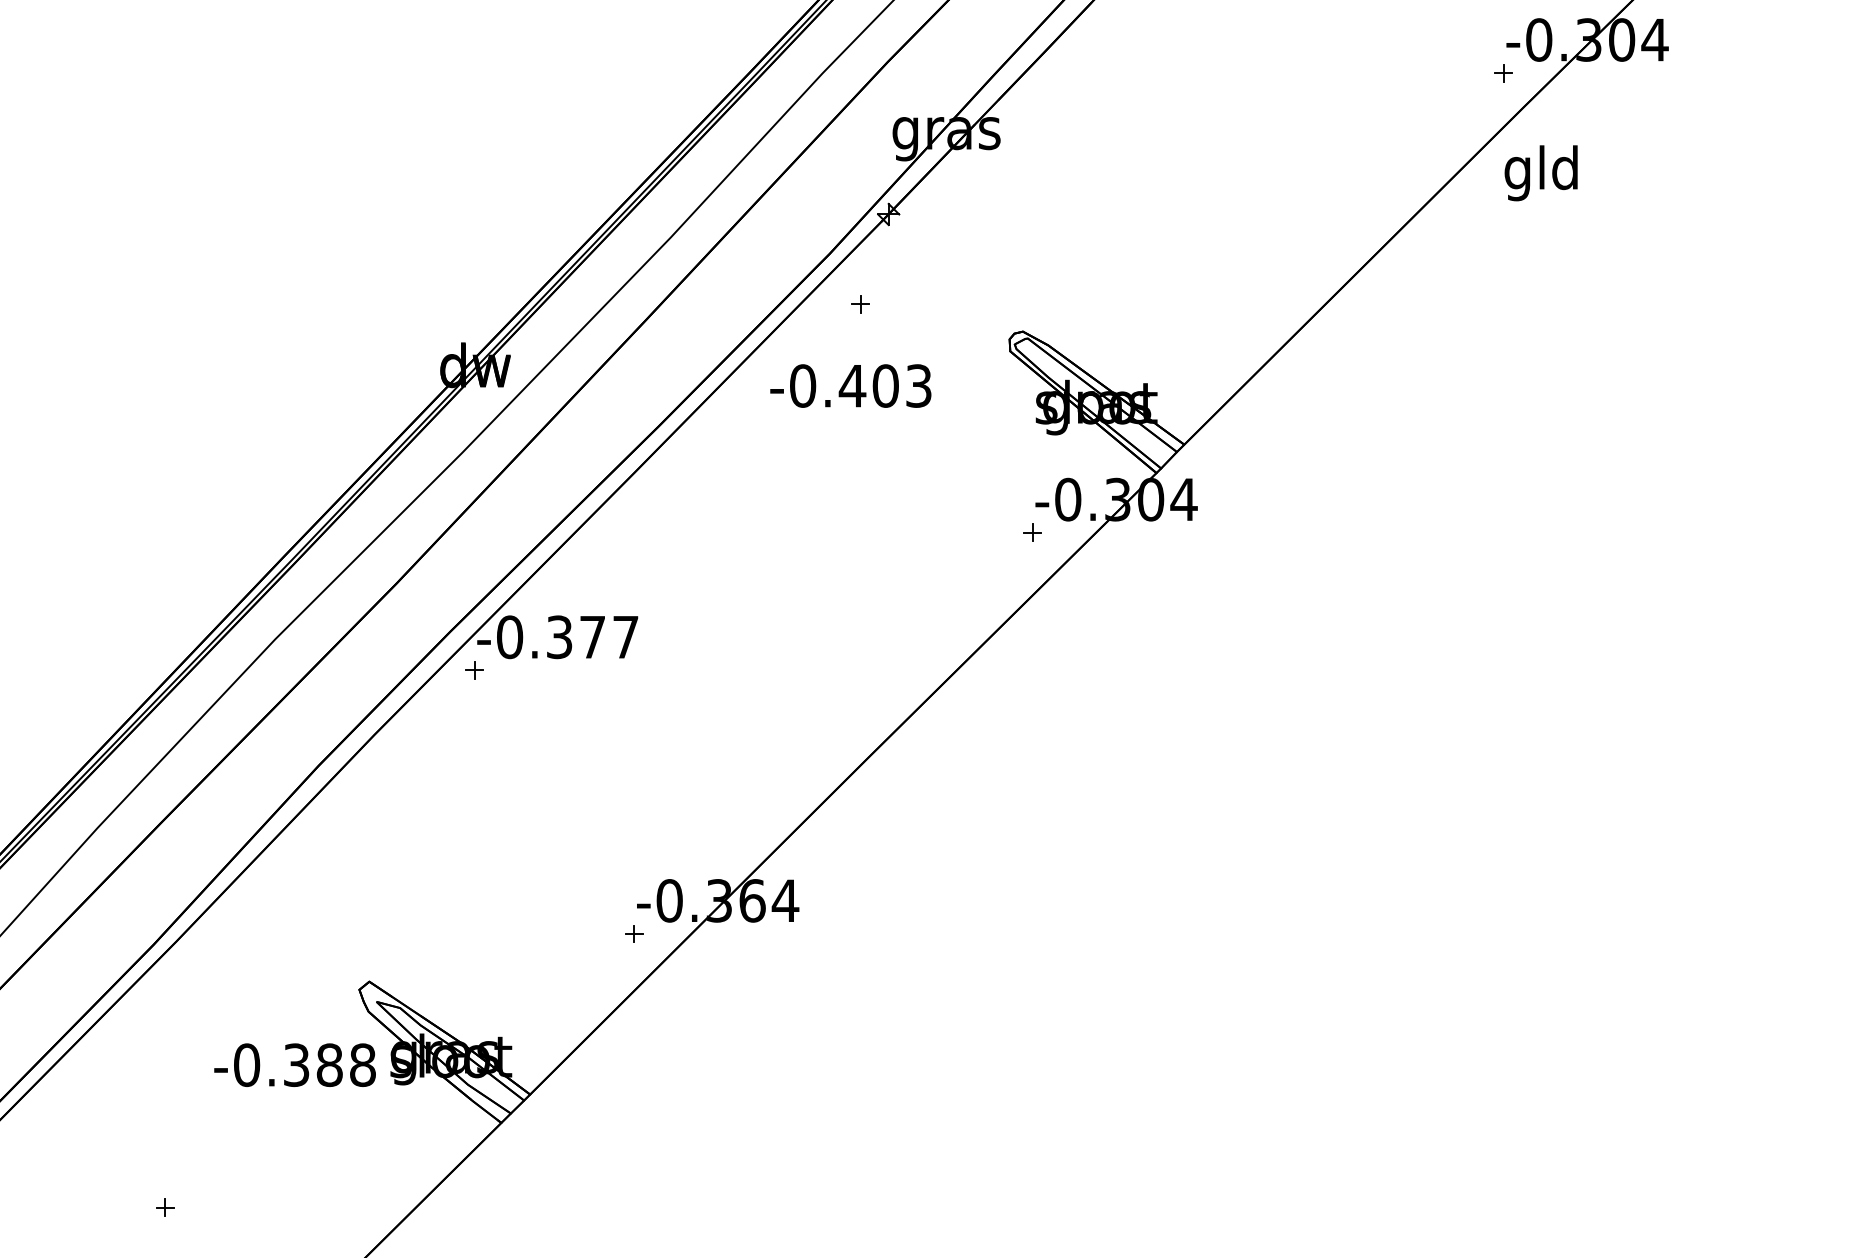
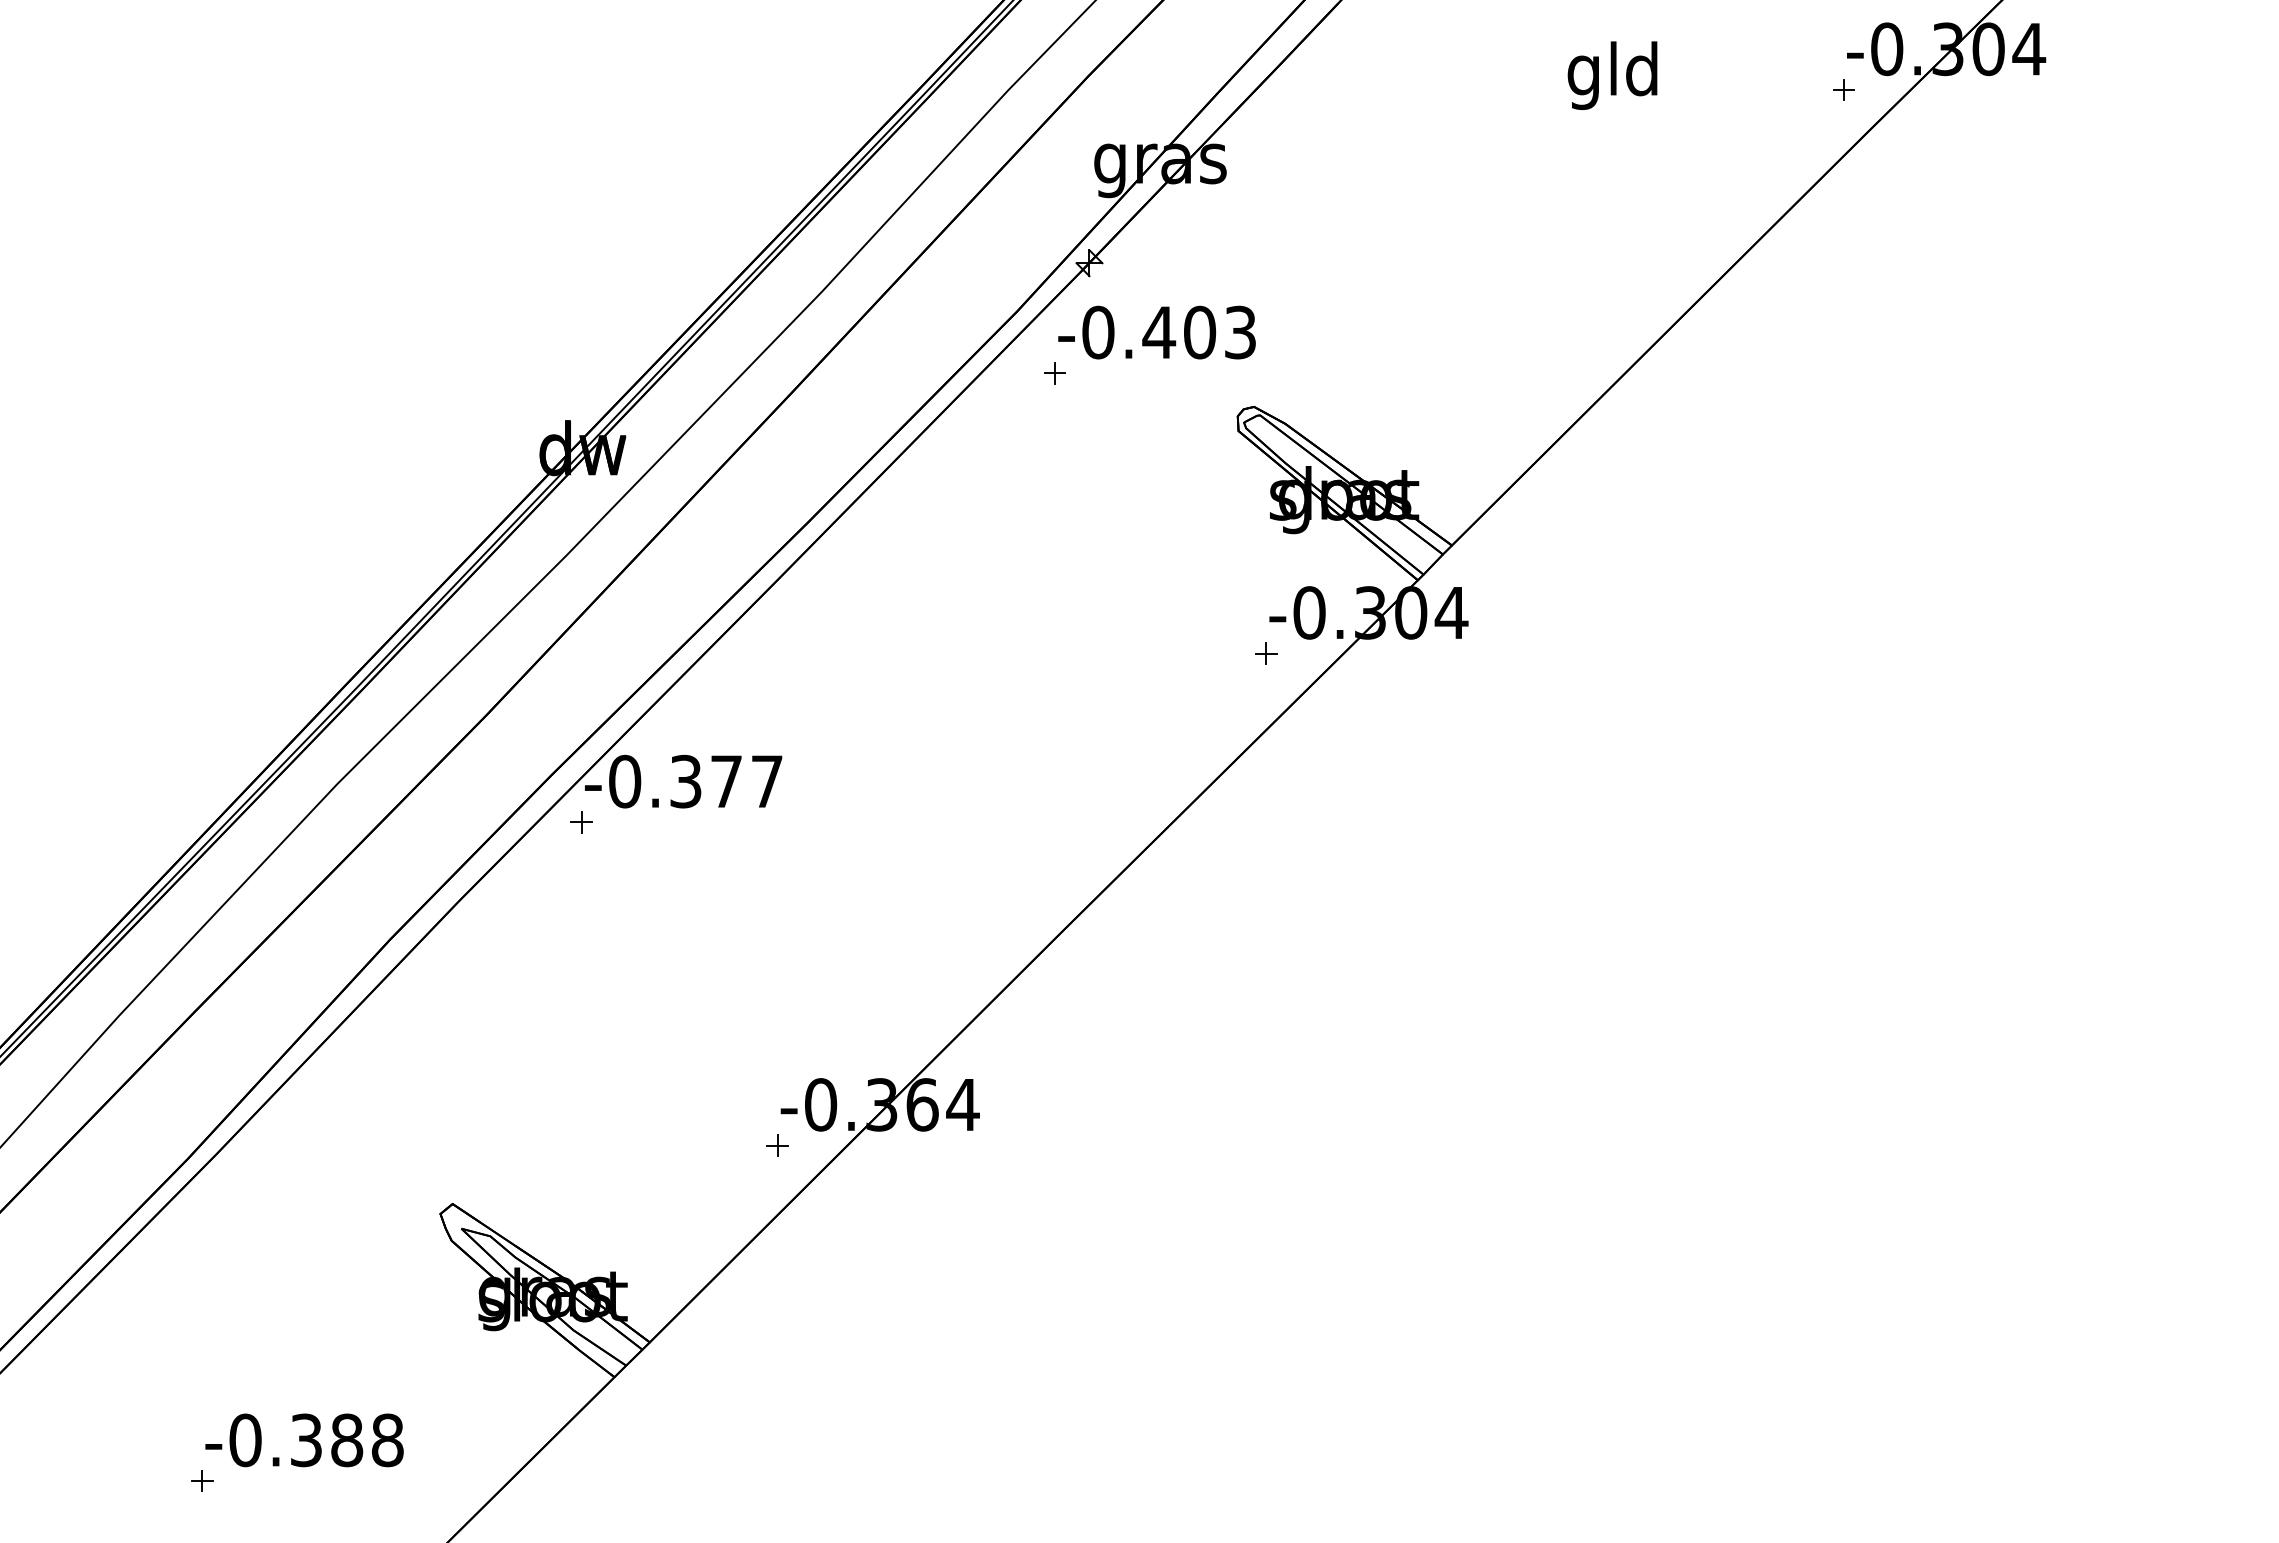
text: (1541, 173) -> (1612, 75), moved
text: (850, 385) -> (1156, 332), moved
text: (295, 1065) -> (304, 1440), moved

